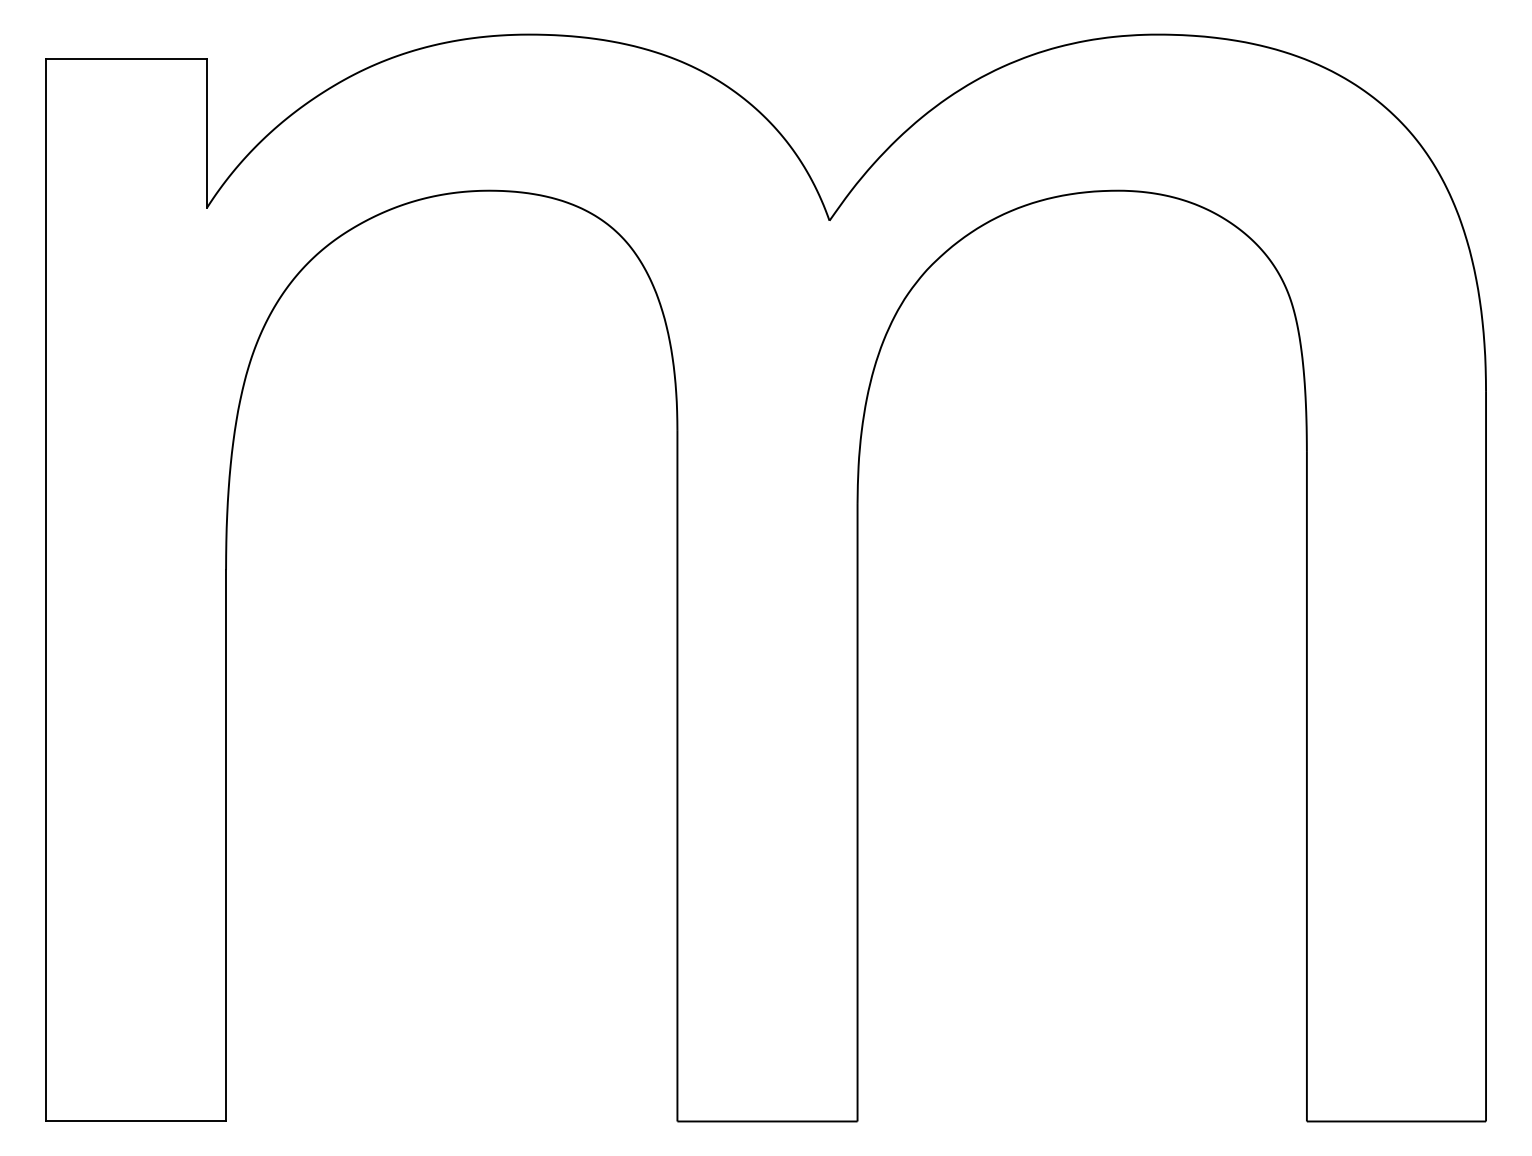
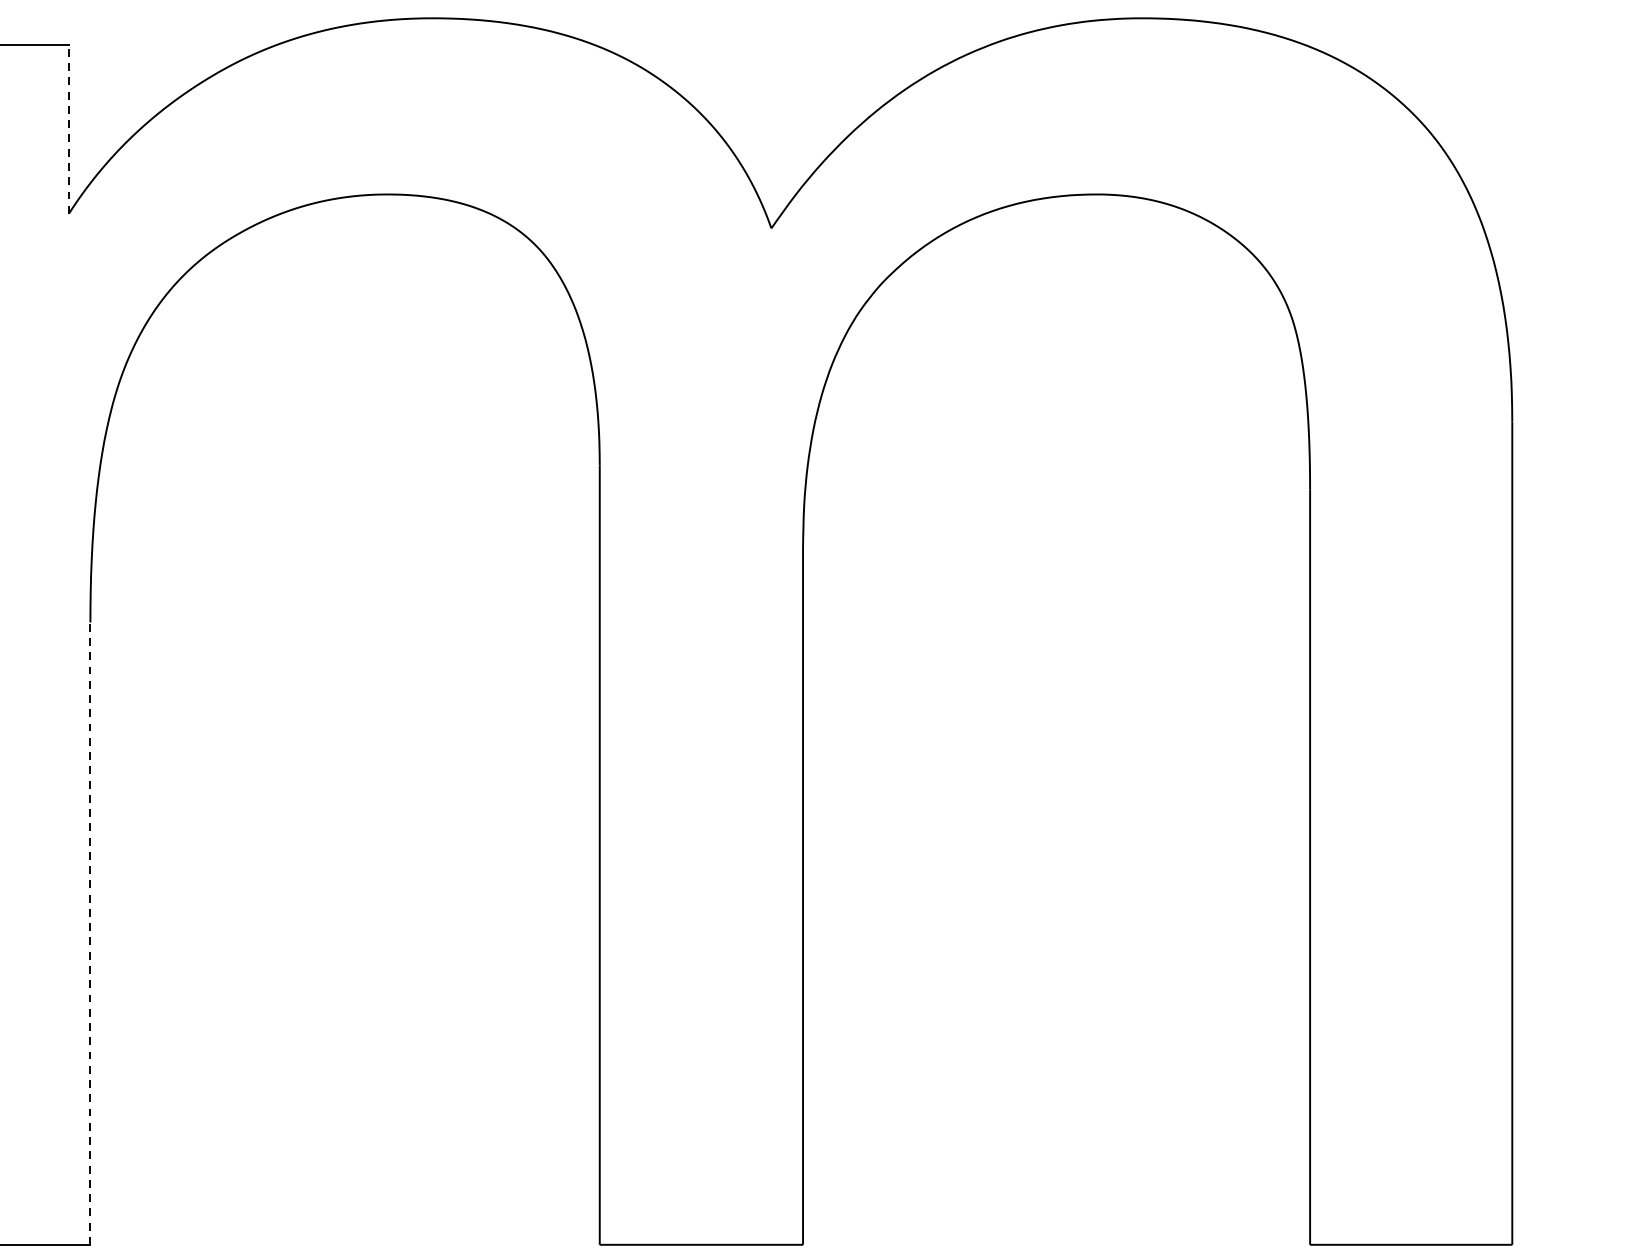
line: (207, 133) -> (69, 129), solid -> dashed
line: (226, 845) -> (90, 933), solid -> dashed

